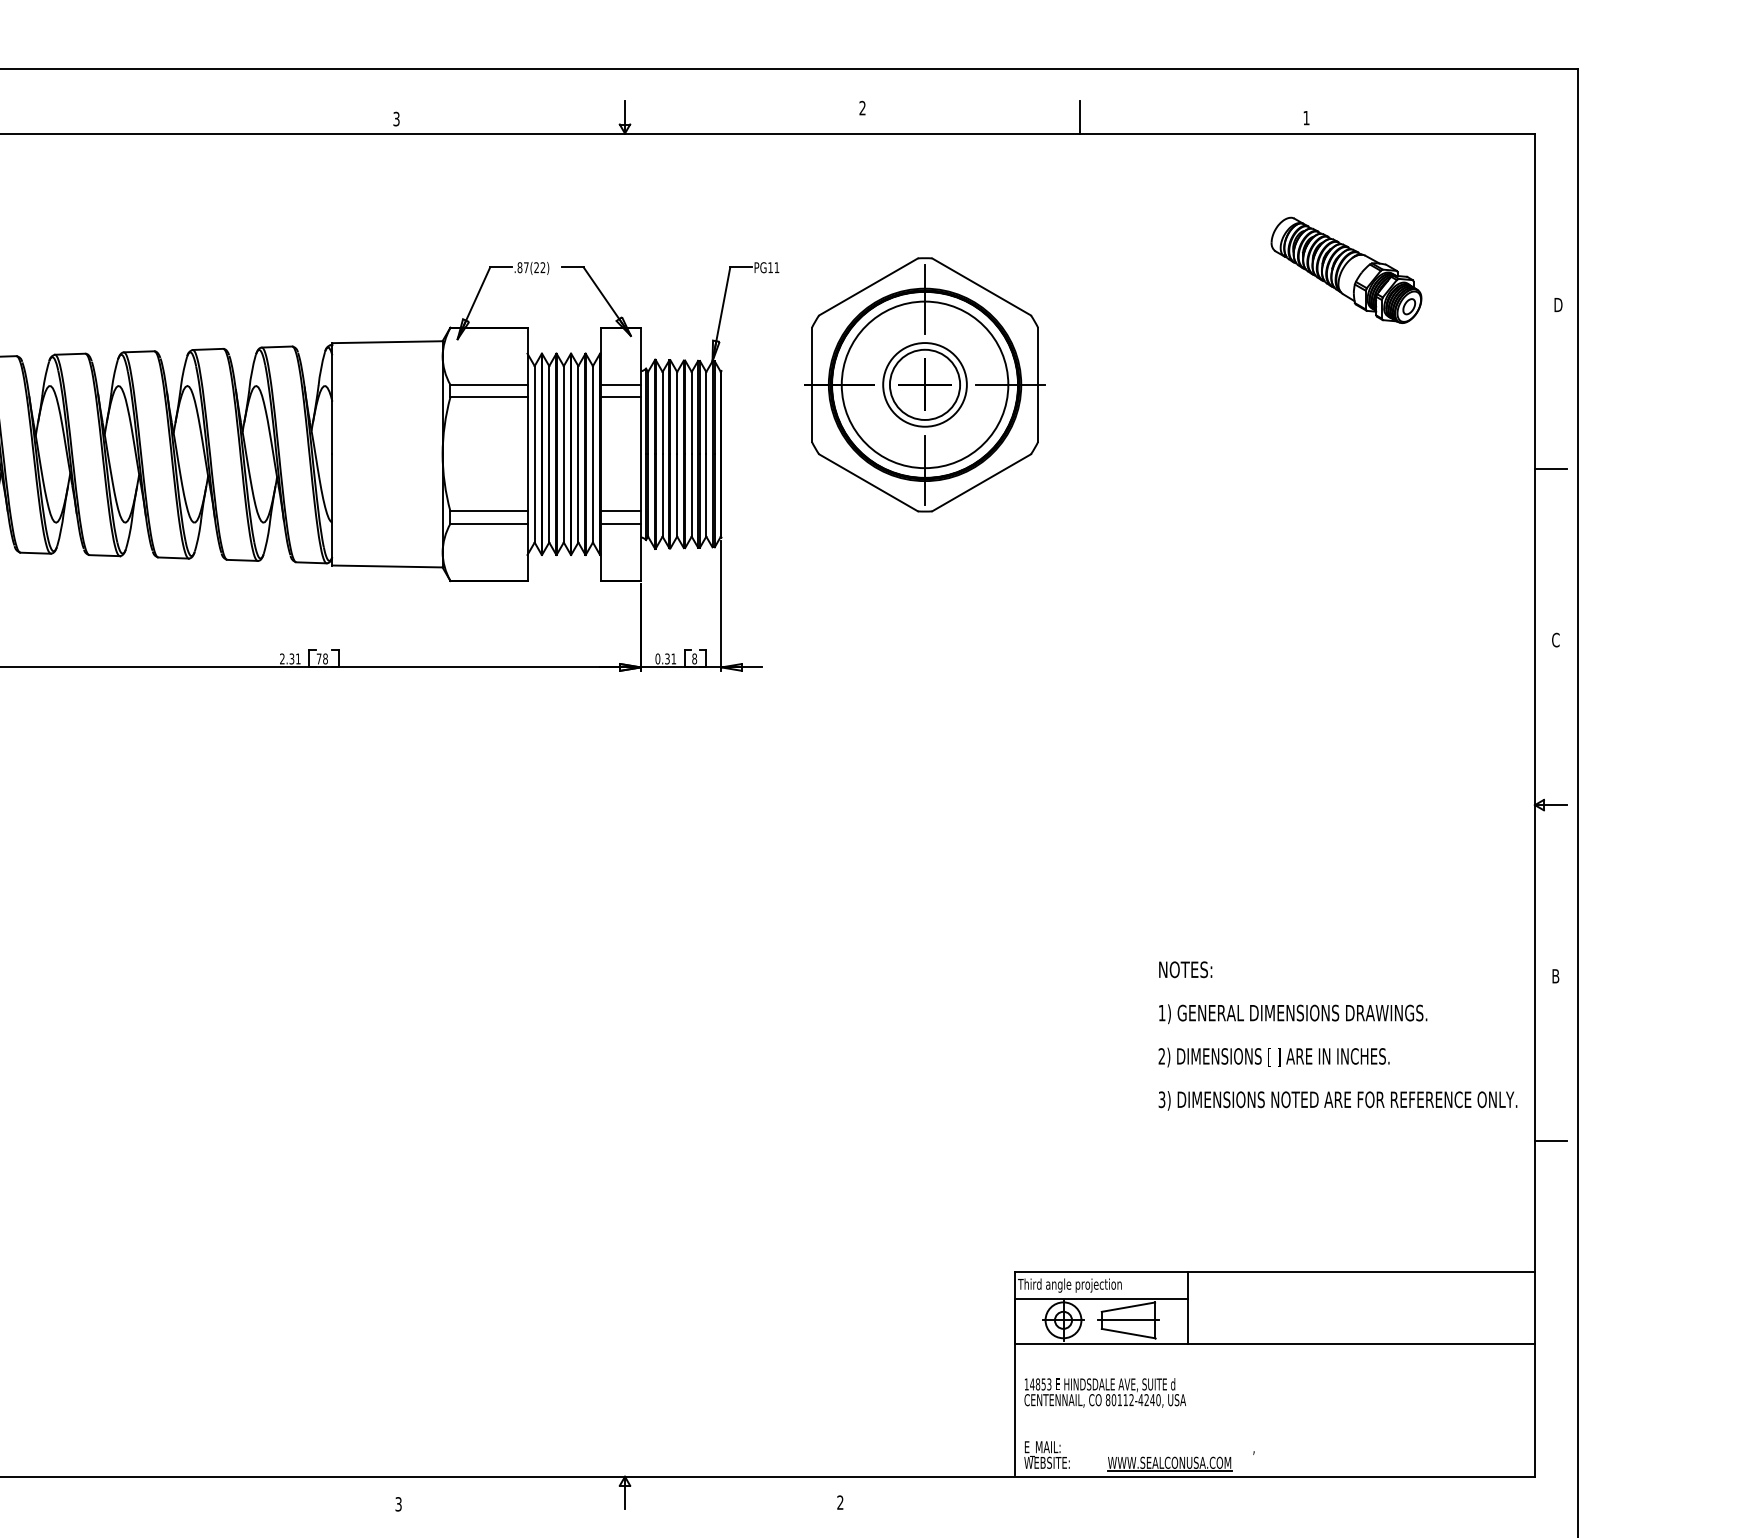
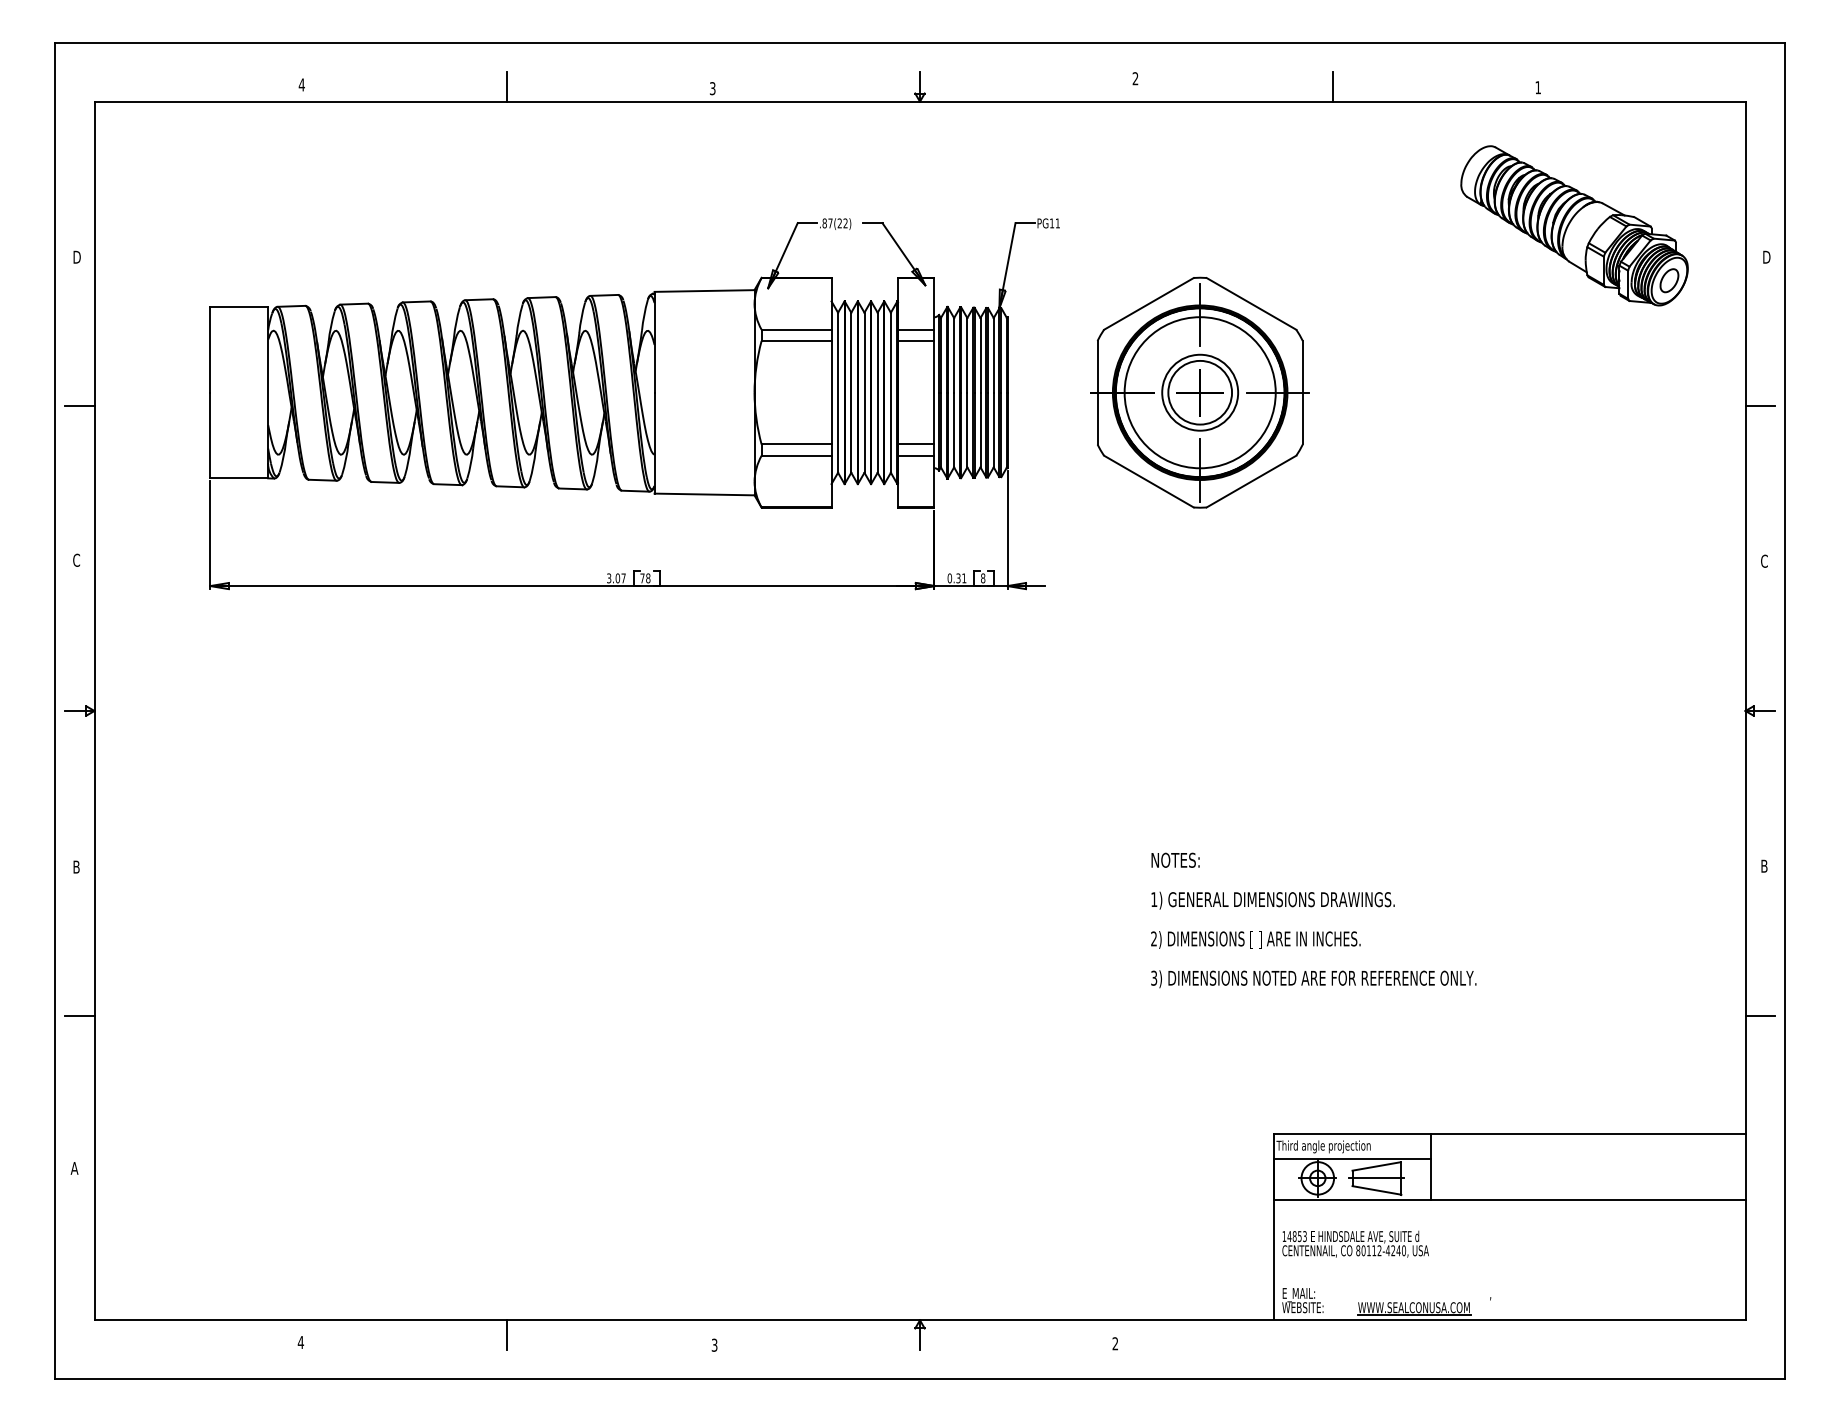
line: (170, 116) -> (507, 86), added
part: (1346, 269) -> (1574, 225), size x1.67
part: (924, 384) -> (1199, 392), moved
text: (290, 659) -> (616, 578), 2.31 -> 3.07
text: (1337, 1036) -> (1313, 920), moved
line: (170, 1492) -> (507, 1334), added

